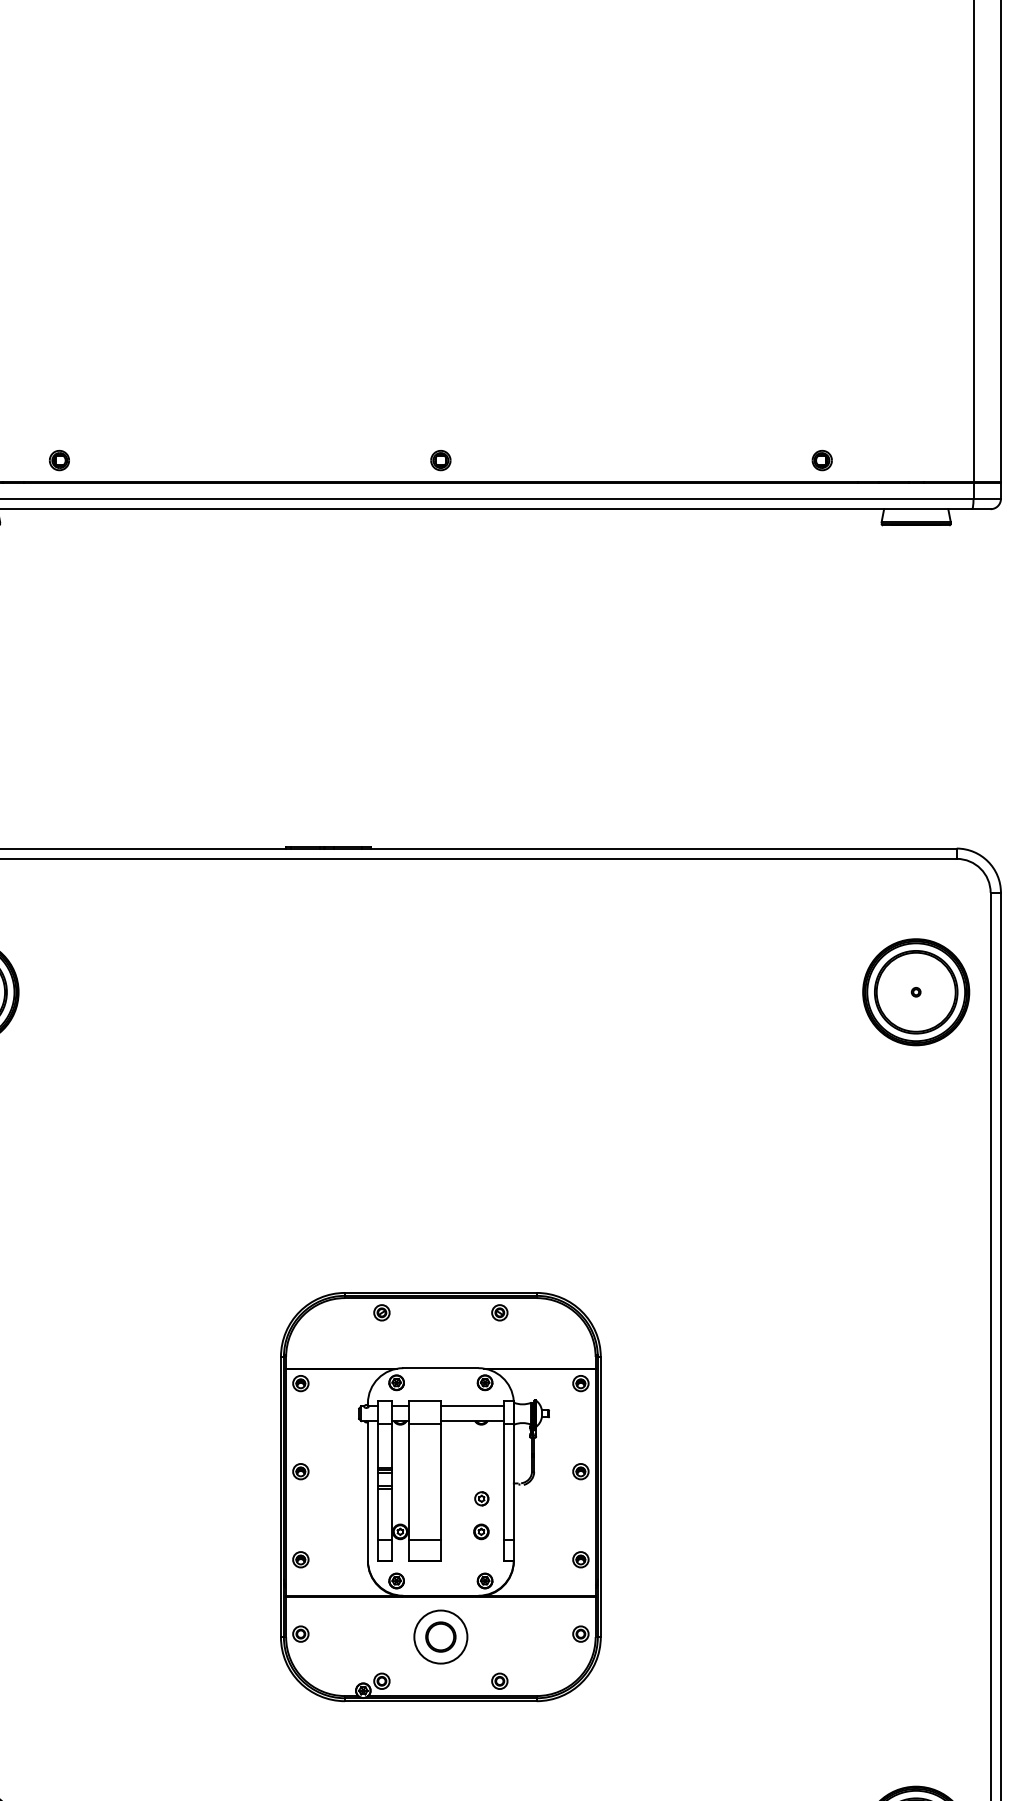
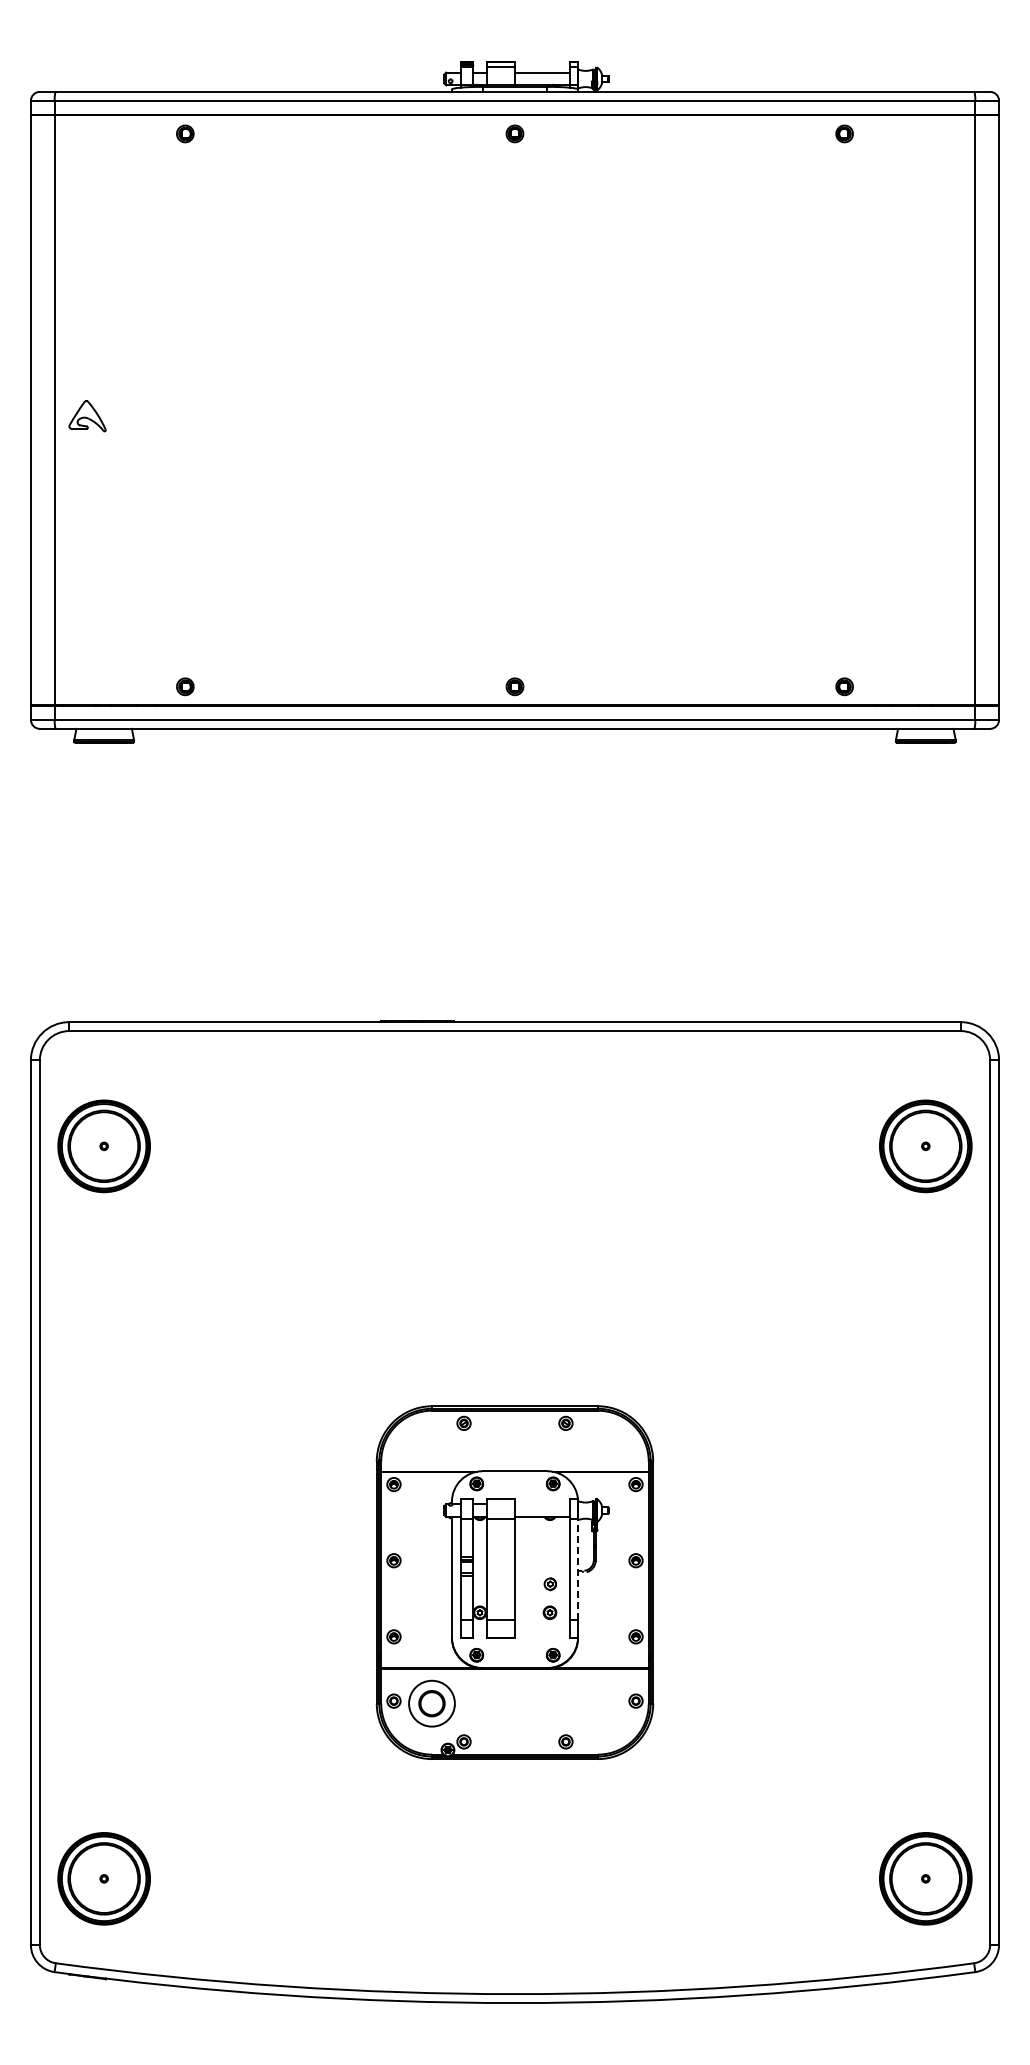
line: (471, 1406) -> (541, 1504), removed
line: (514, 1481) -> (578, 1569), solid -> dashed
part: (440, 1636) -> (431, 1703), moved

